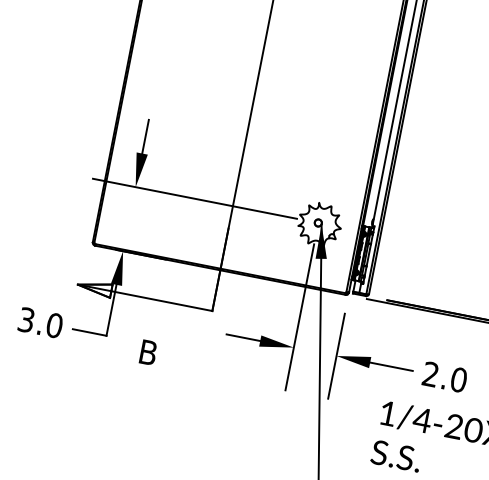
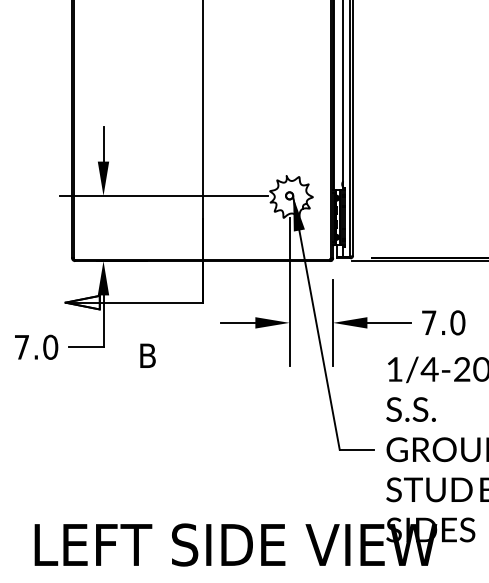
text: (26, 319) -> (21, 346), 3.0 -> 7.0
text: (430, 373) -> (428, 322), 2.0 -> 7.0

